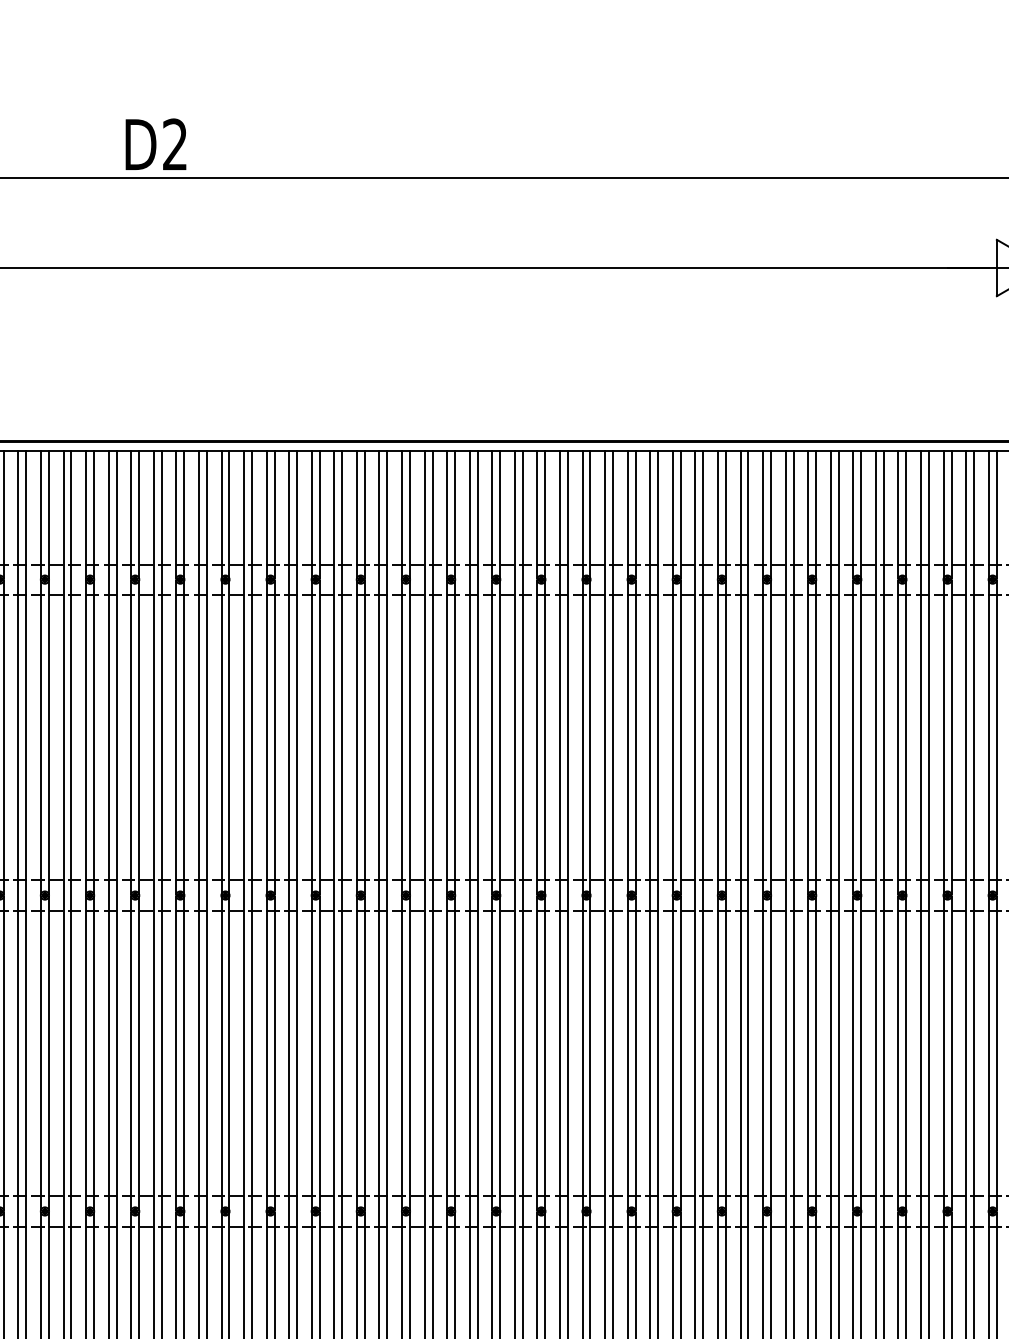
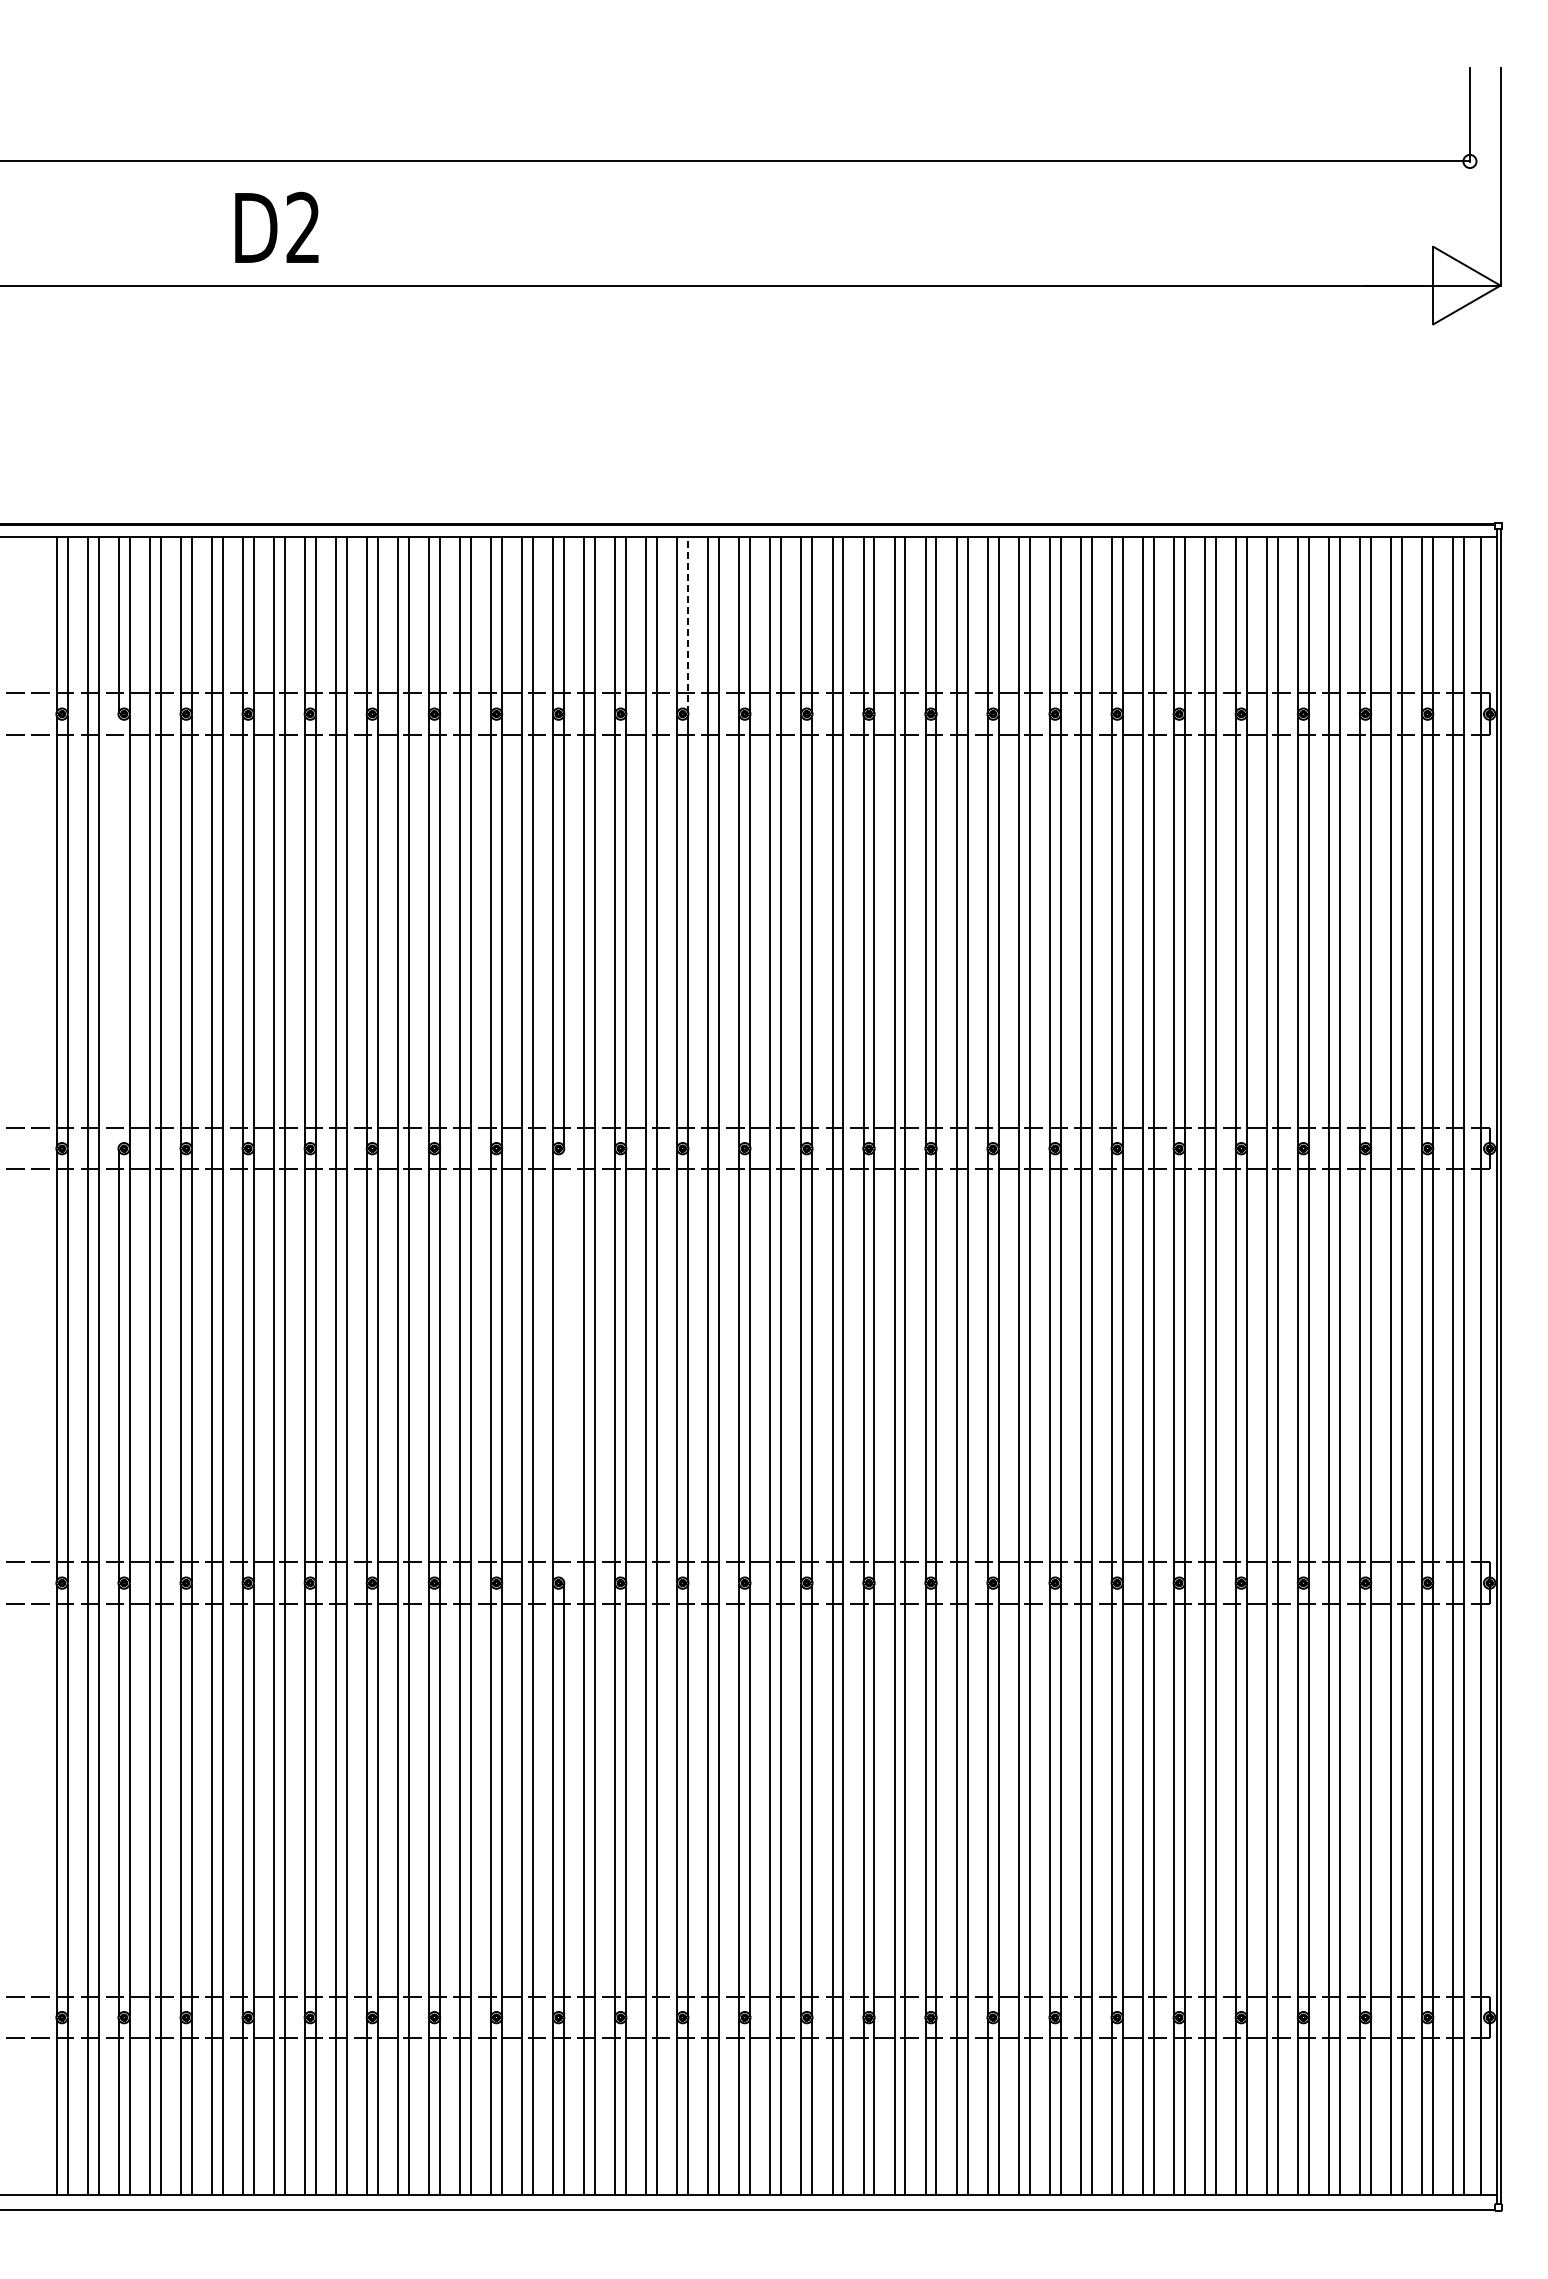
text: (155, 143) -> (276, 226), moved
line: (455, 514) -> (688, 624), solid -> dashed
line: (40, 737) -> (118, 931), removed
line: (365, 1053) -> (564, 1365), removed

